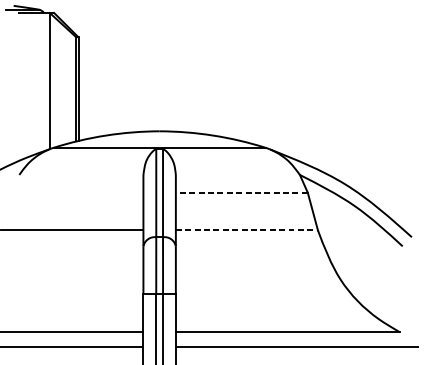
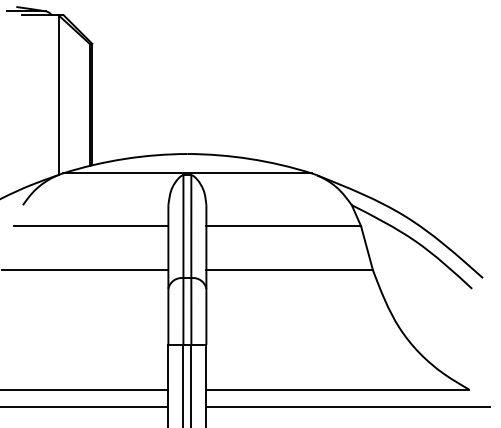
line: (76, 193) -> (90, 226), added
line: (241, 193) -> (283, 226), dashed -> solid
line: (247, 230) -> (290, 270), dashed -> solid

